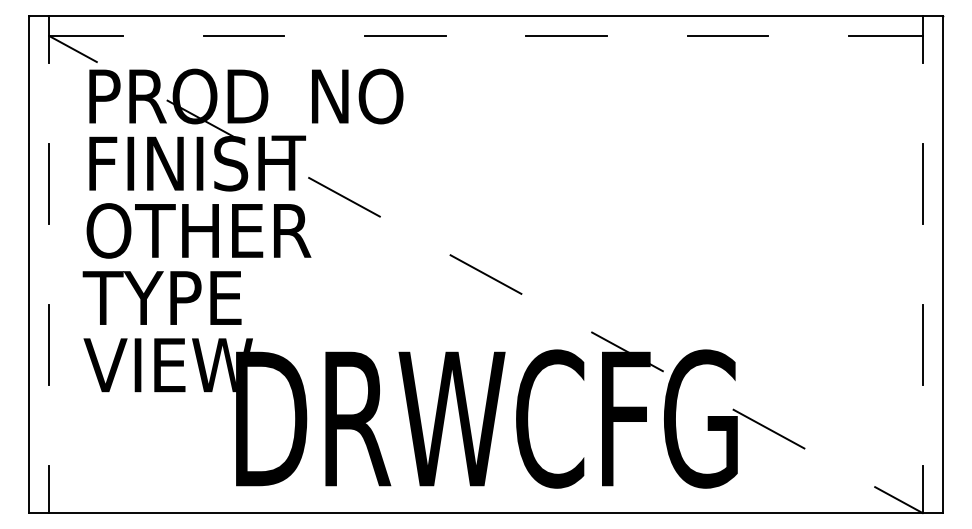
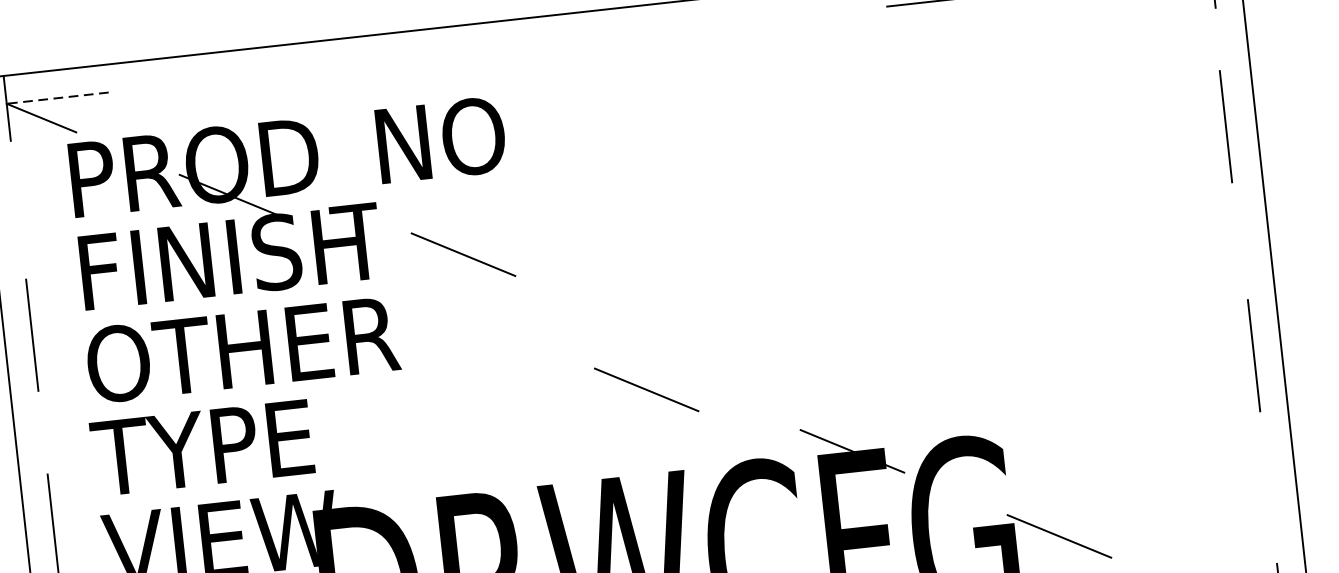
line: (86, 36) -> (58, 98), solid -> dashed
line: (243, 36) -> (274, 74), removed
line: (405, 36) -> (498, 50), removed
line: (566, 36) -> (720, 25), removed
line: (48, 183) -> (31, 334), moved
line: (922, 183) -> (1225, 126), moved
line: (344, 197) -> (463, 255), moved
line: (485, 274) -> (645, 389), moved
line: (922, 344) -> (1253, 354), moved

